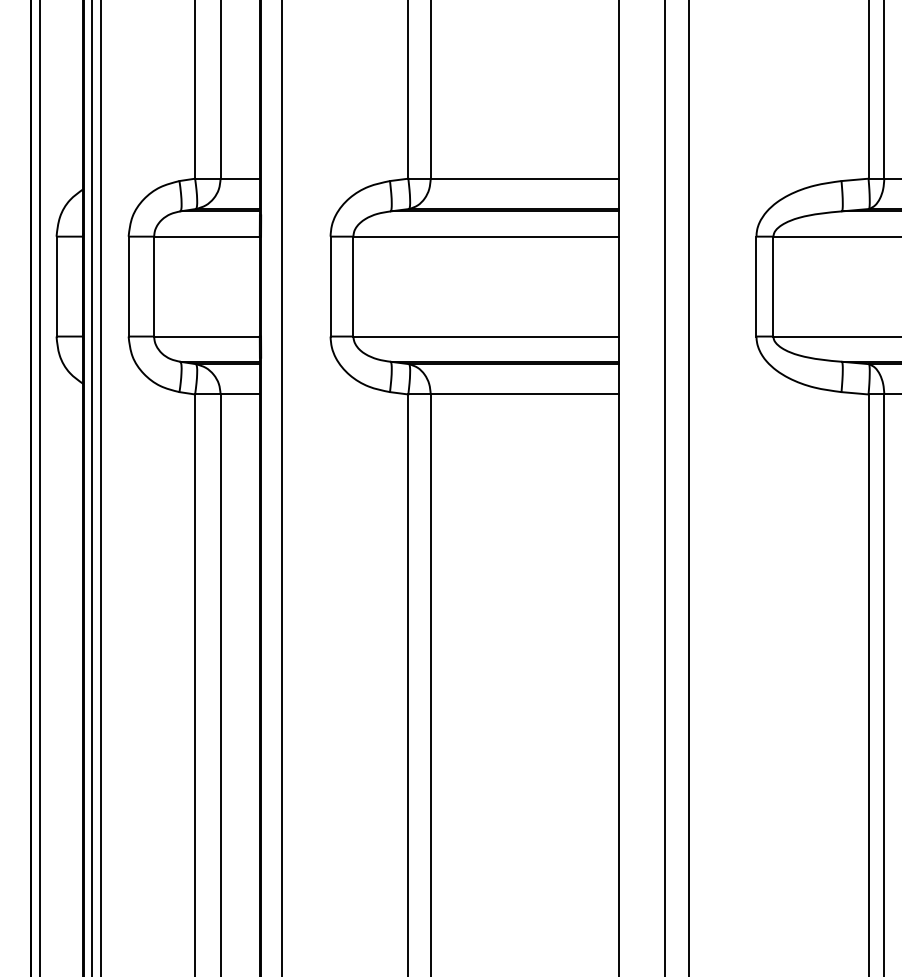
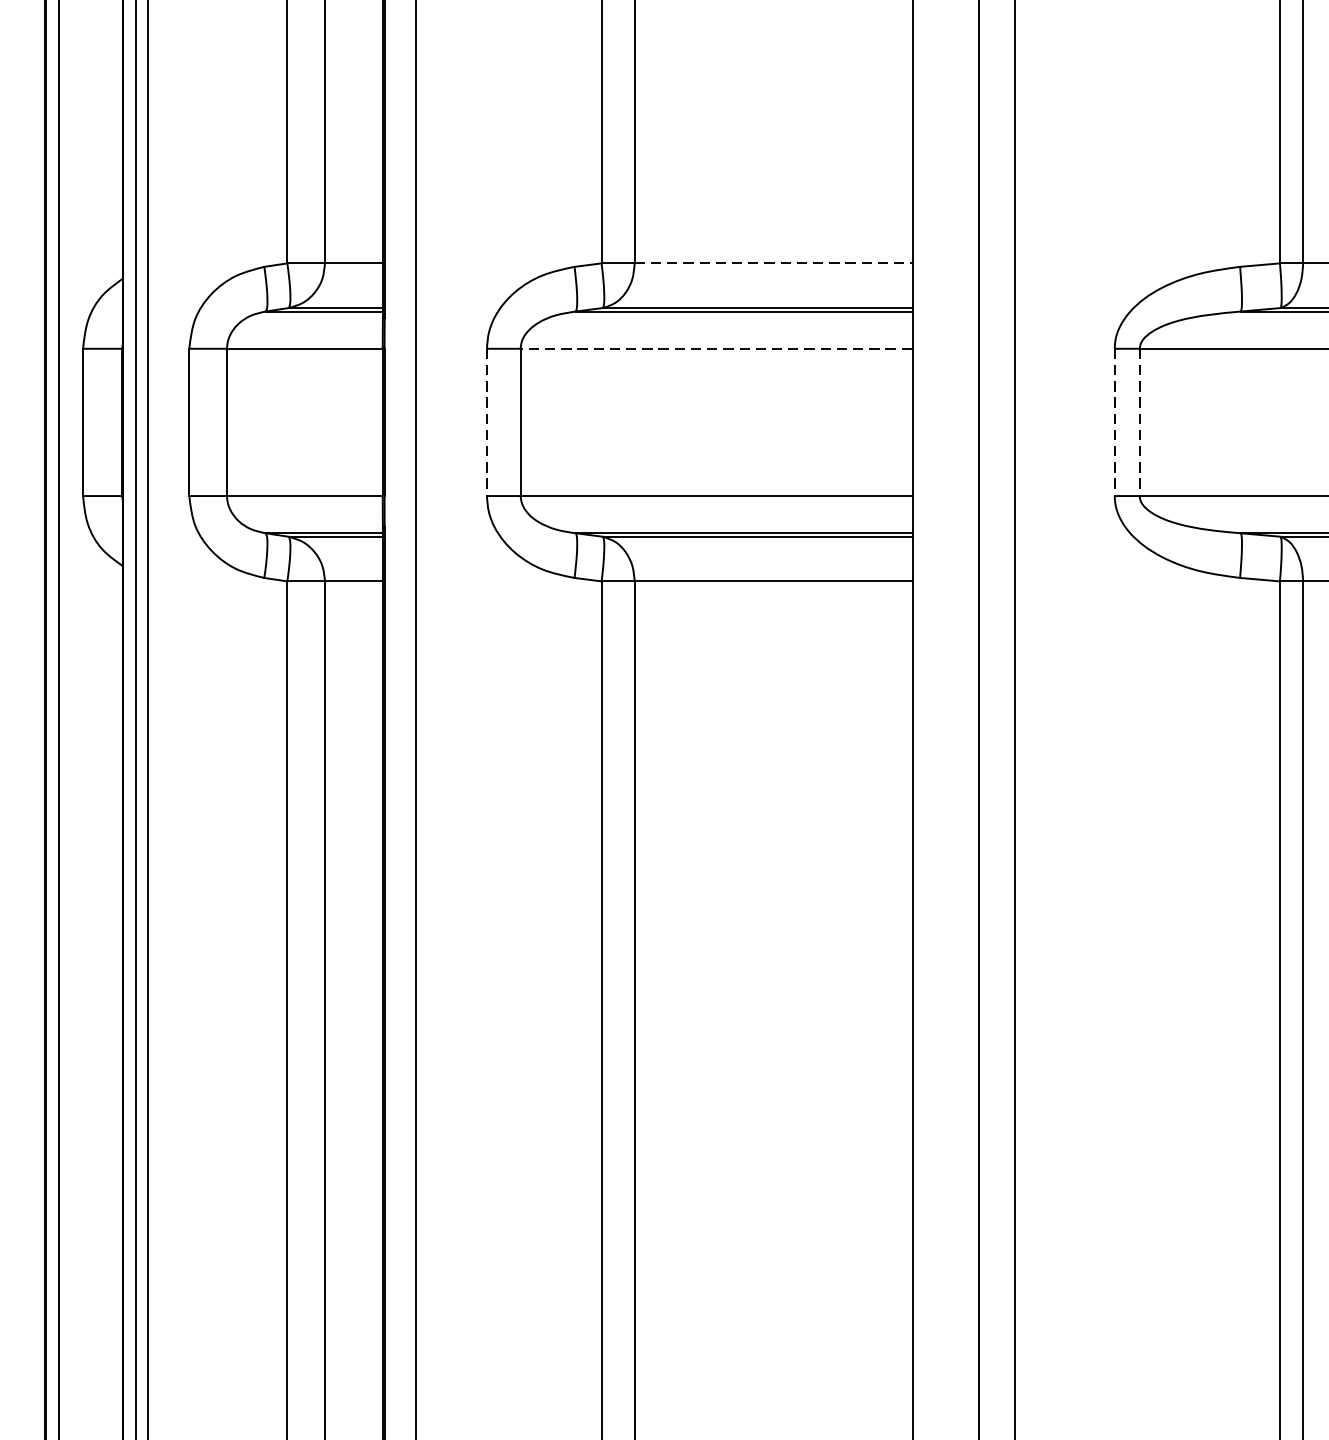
line: (525, 178) -> (774, 263), solid -> dashed
line: (486, 236) -> (716, 348), solid -> dashed
line: (330, 286) -> (486, 422), solid -> dashed
line: (756, 286) -> (1114, 422), solid -> dashed
line: (773, 286) -> (1139, 422), solid -> dashed

